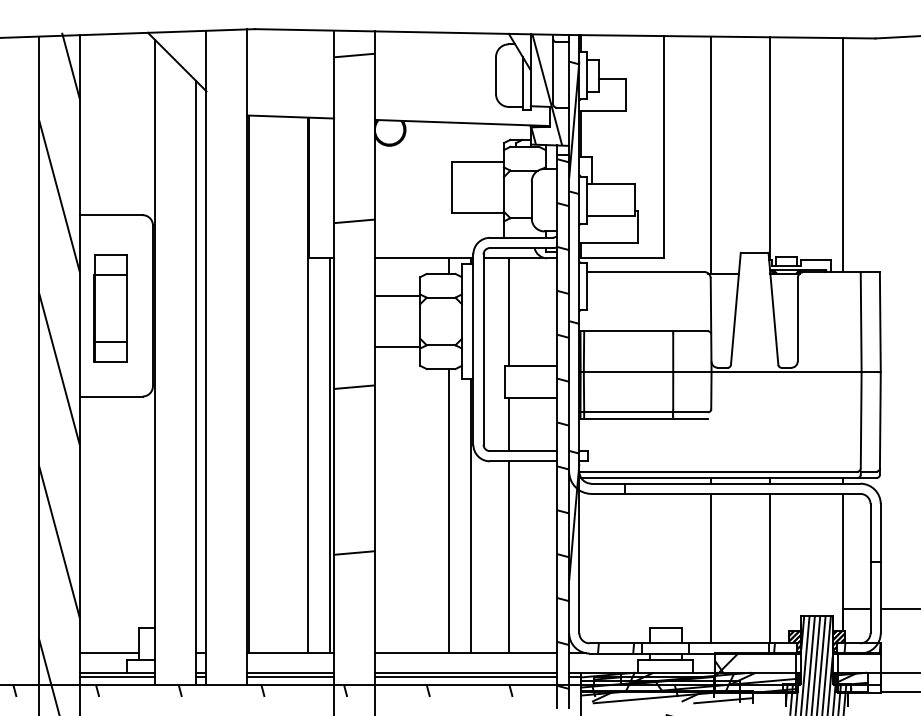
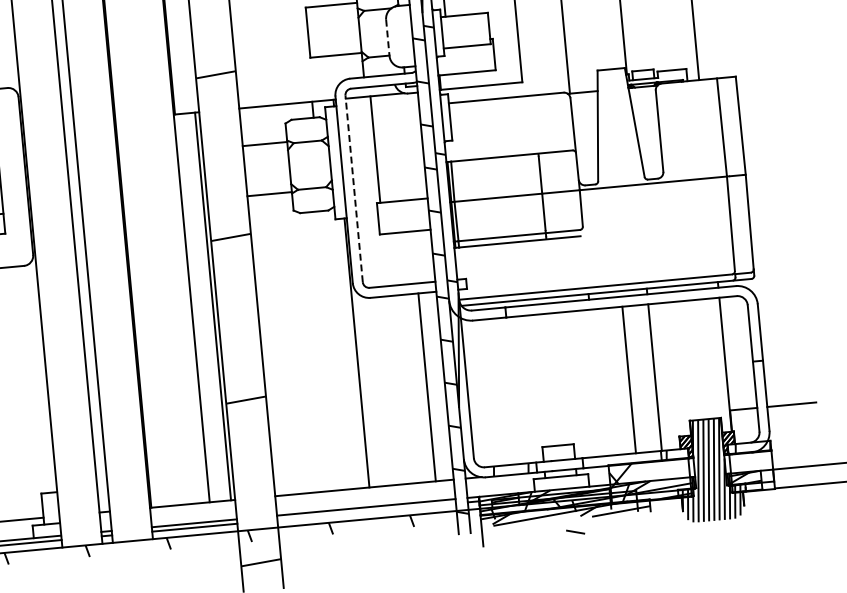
line: (531, 200) -> (387, 38), solid -> dashed
line: (483, 349) -> (354, 188), solid -> dashed
line: (508, 424) -> (385, 260), removed
line: (449, 510) -> (335, 349), removed
line: (508, 556) -> (426, 386), moved
line: (710, 568) -> (628, 379), moved
line: (466, 677) -> (367, 512), removed

